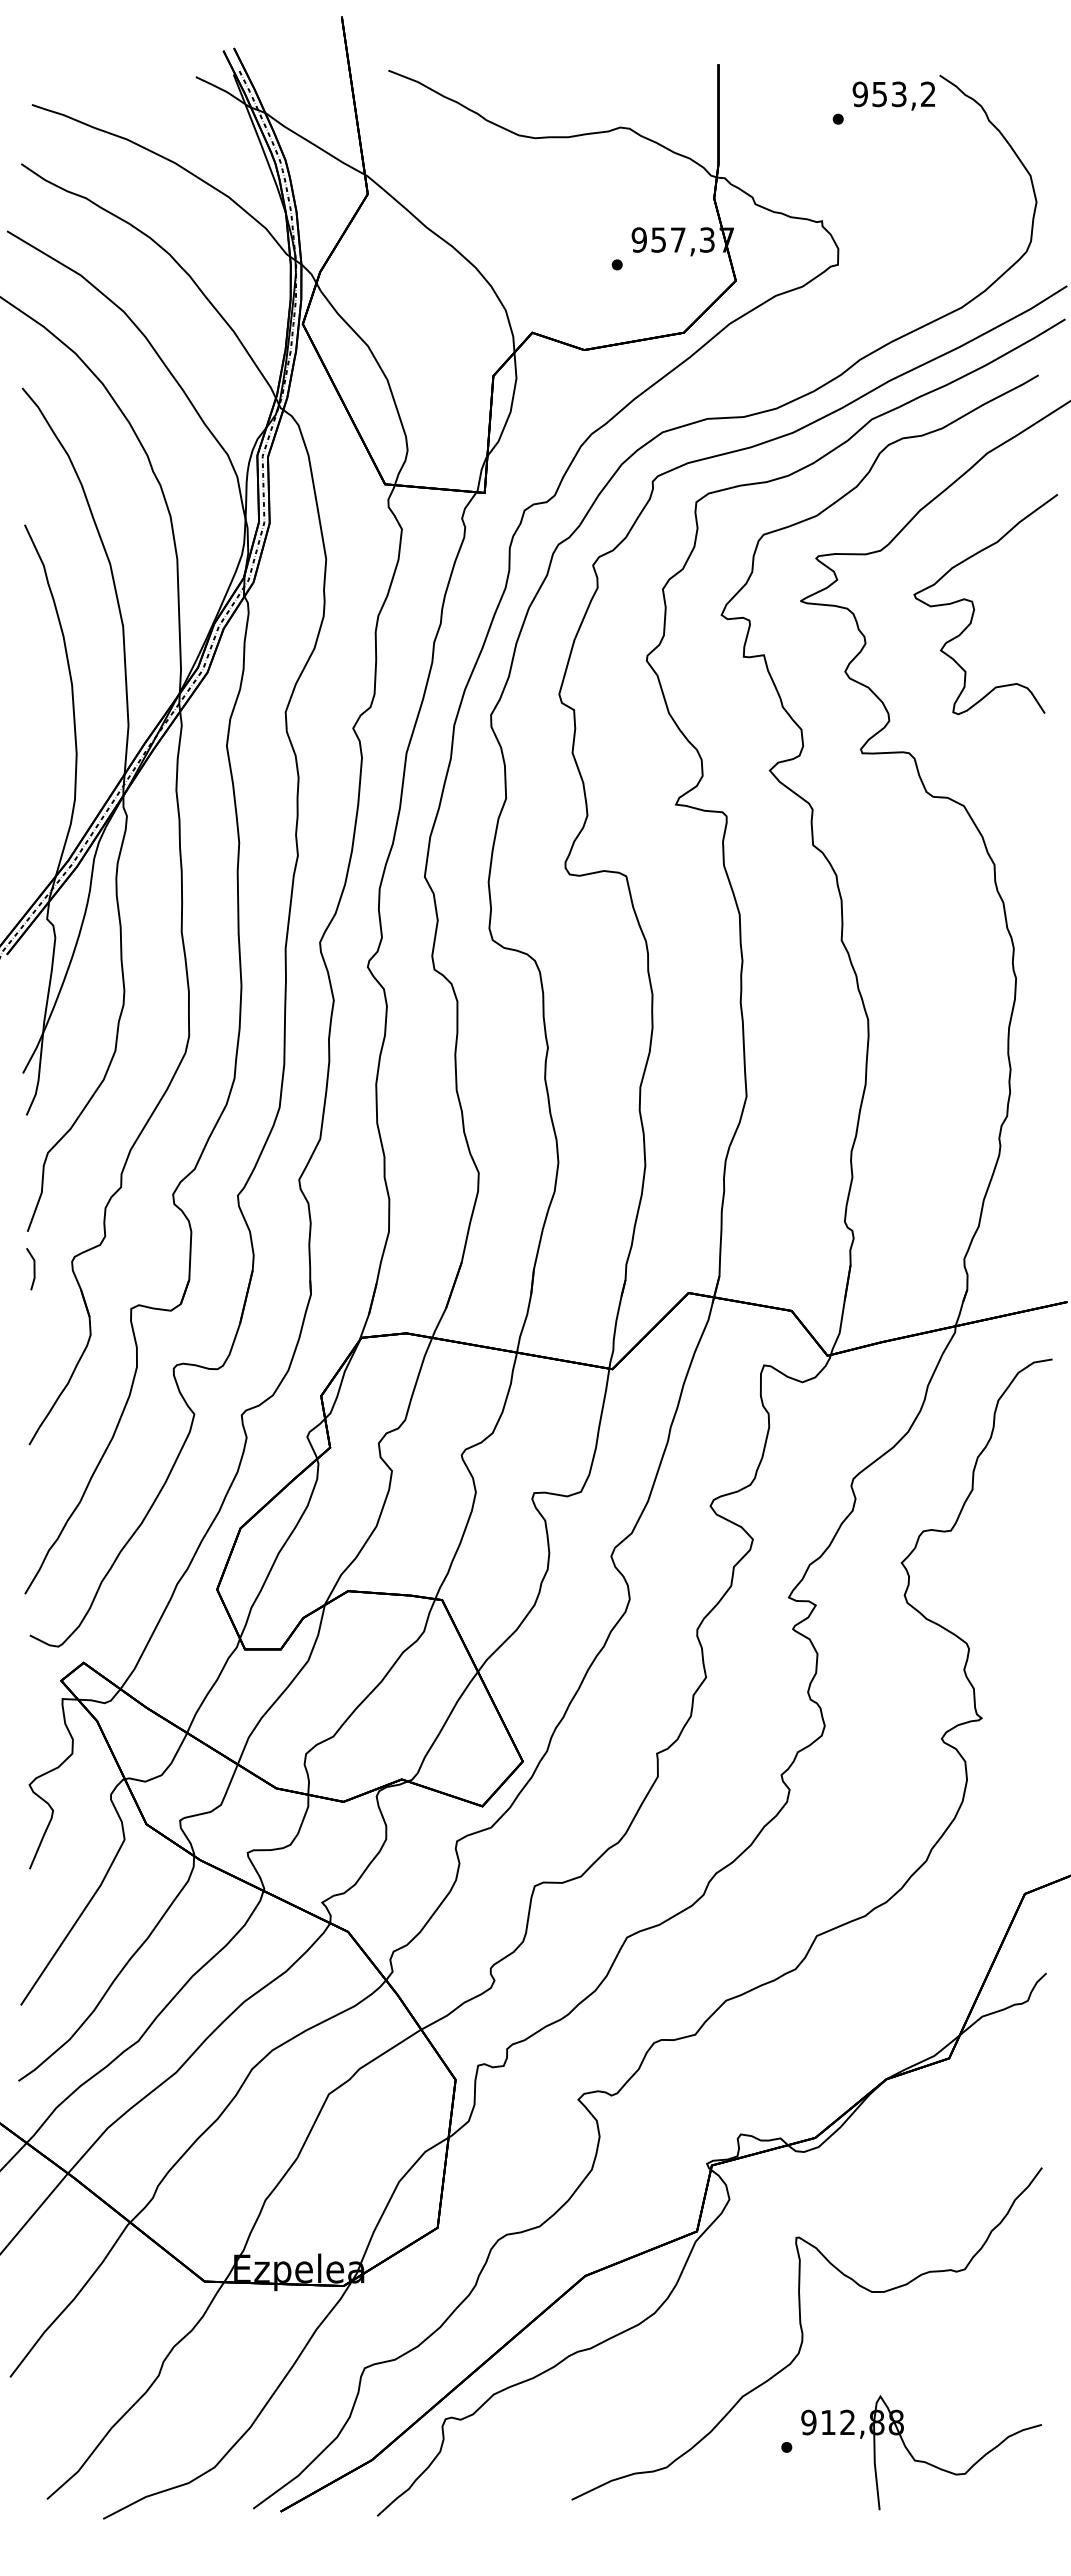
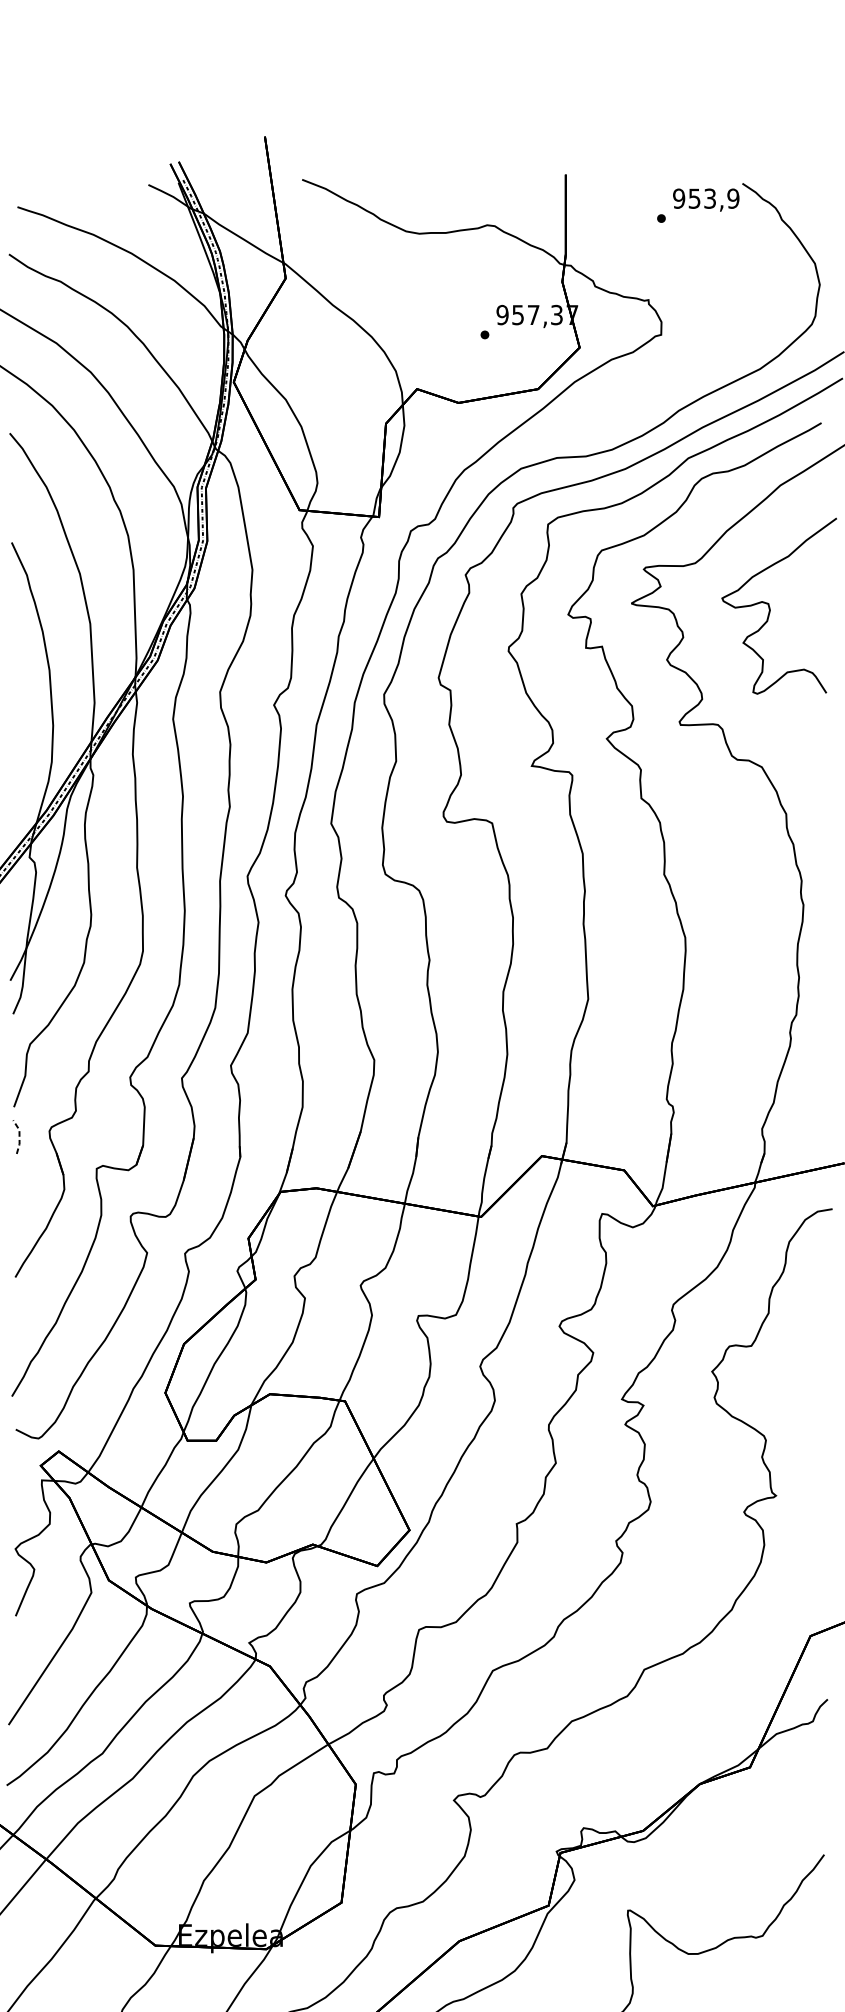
text: (927, 94) -> (732, 198), 953,2 -> 953,9
line: (34, 1268) -> (19, 1136), solid -> dashed

